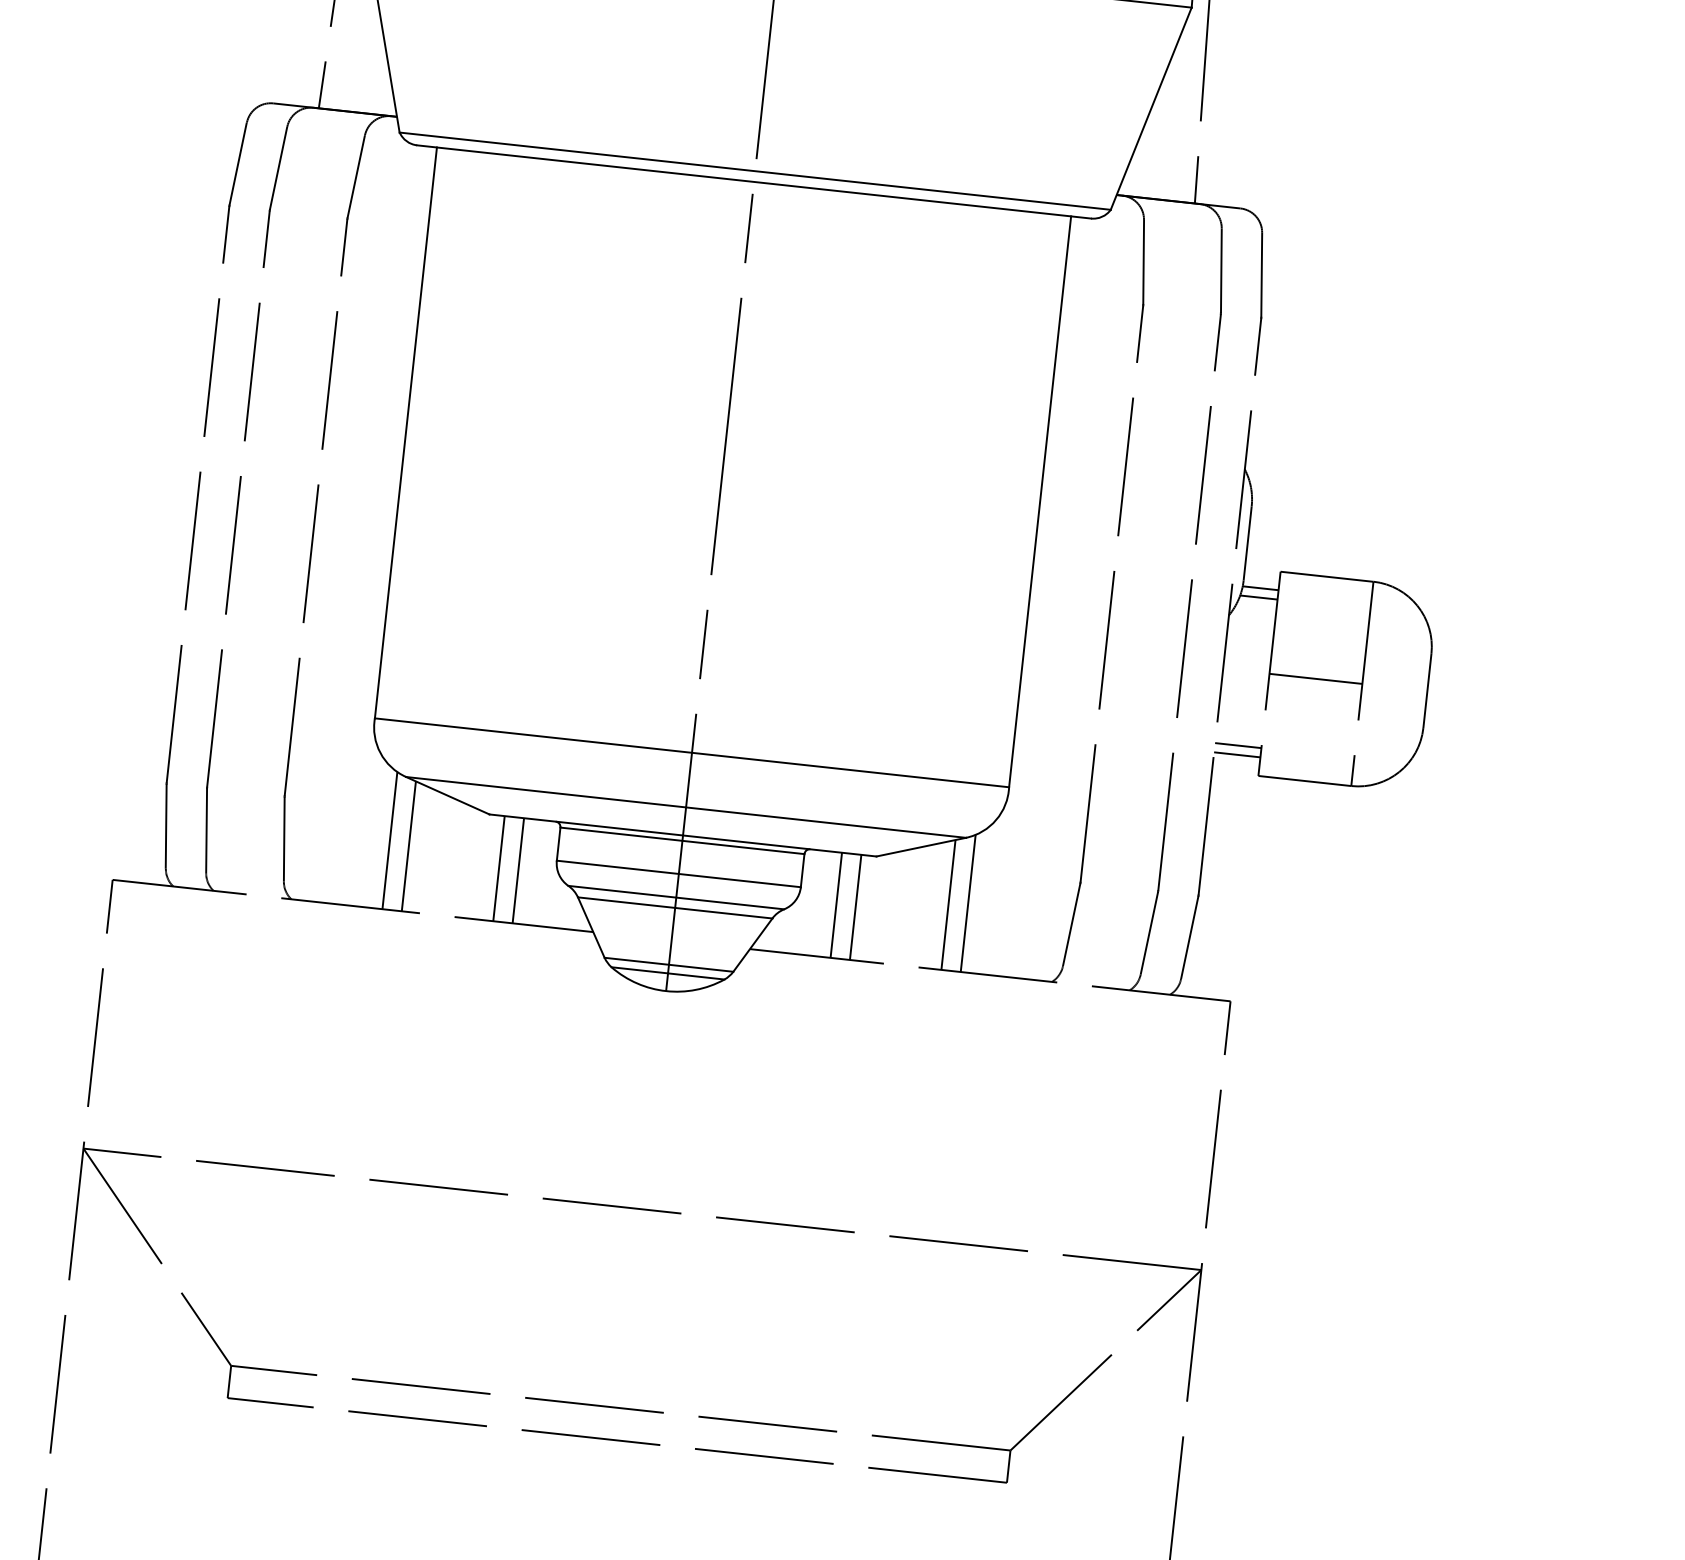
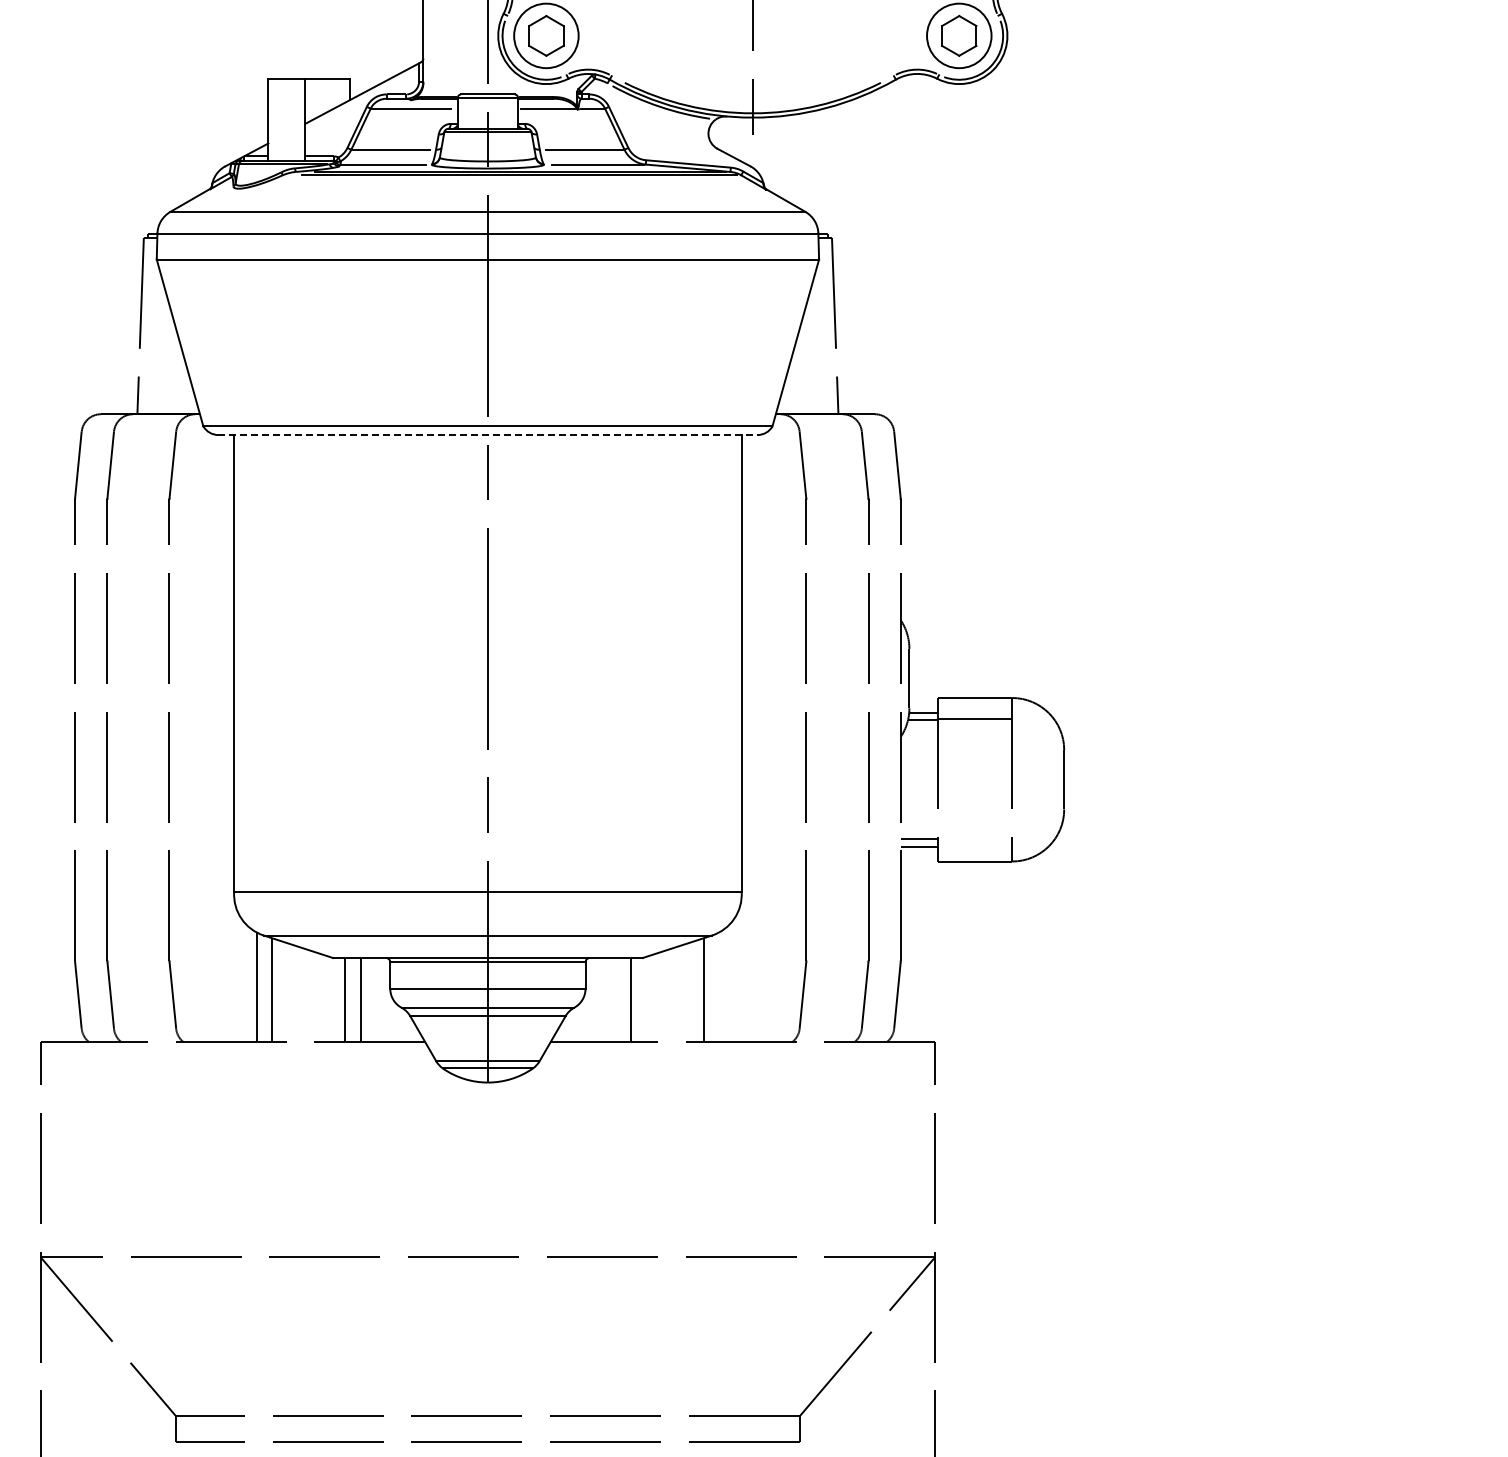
line: (753, 182) -> (487, 435), solid -> dashed
line: (1315, 678) -> (974, 718), moved
line: (968, 903) -> (719, 987), removed
line: (836, 905) -> (615, 1000), removed

